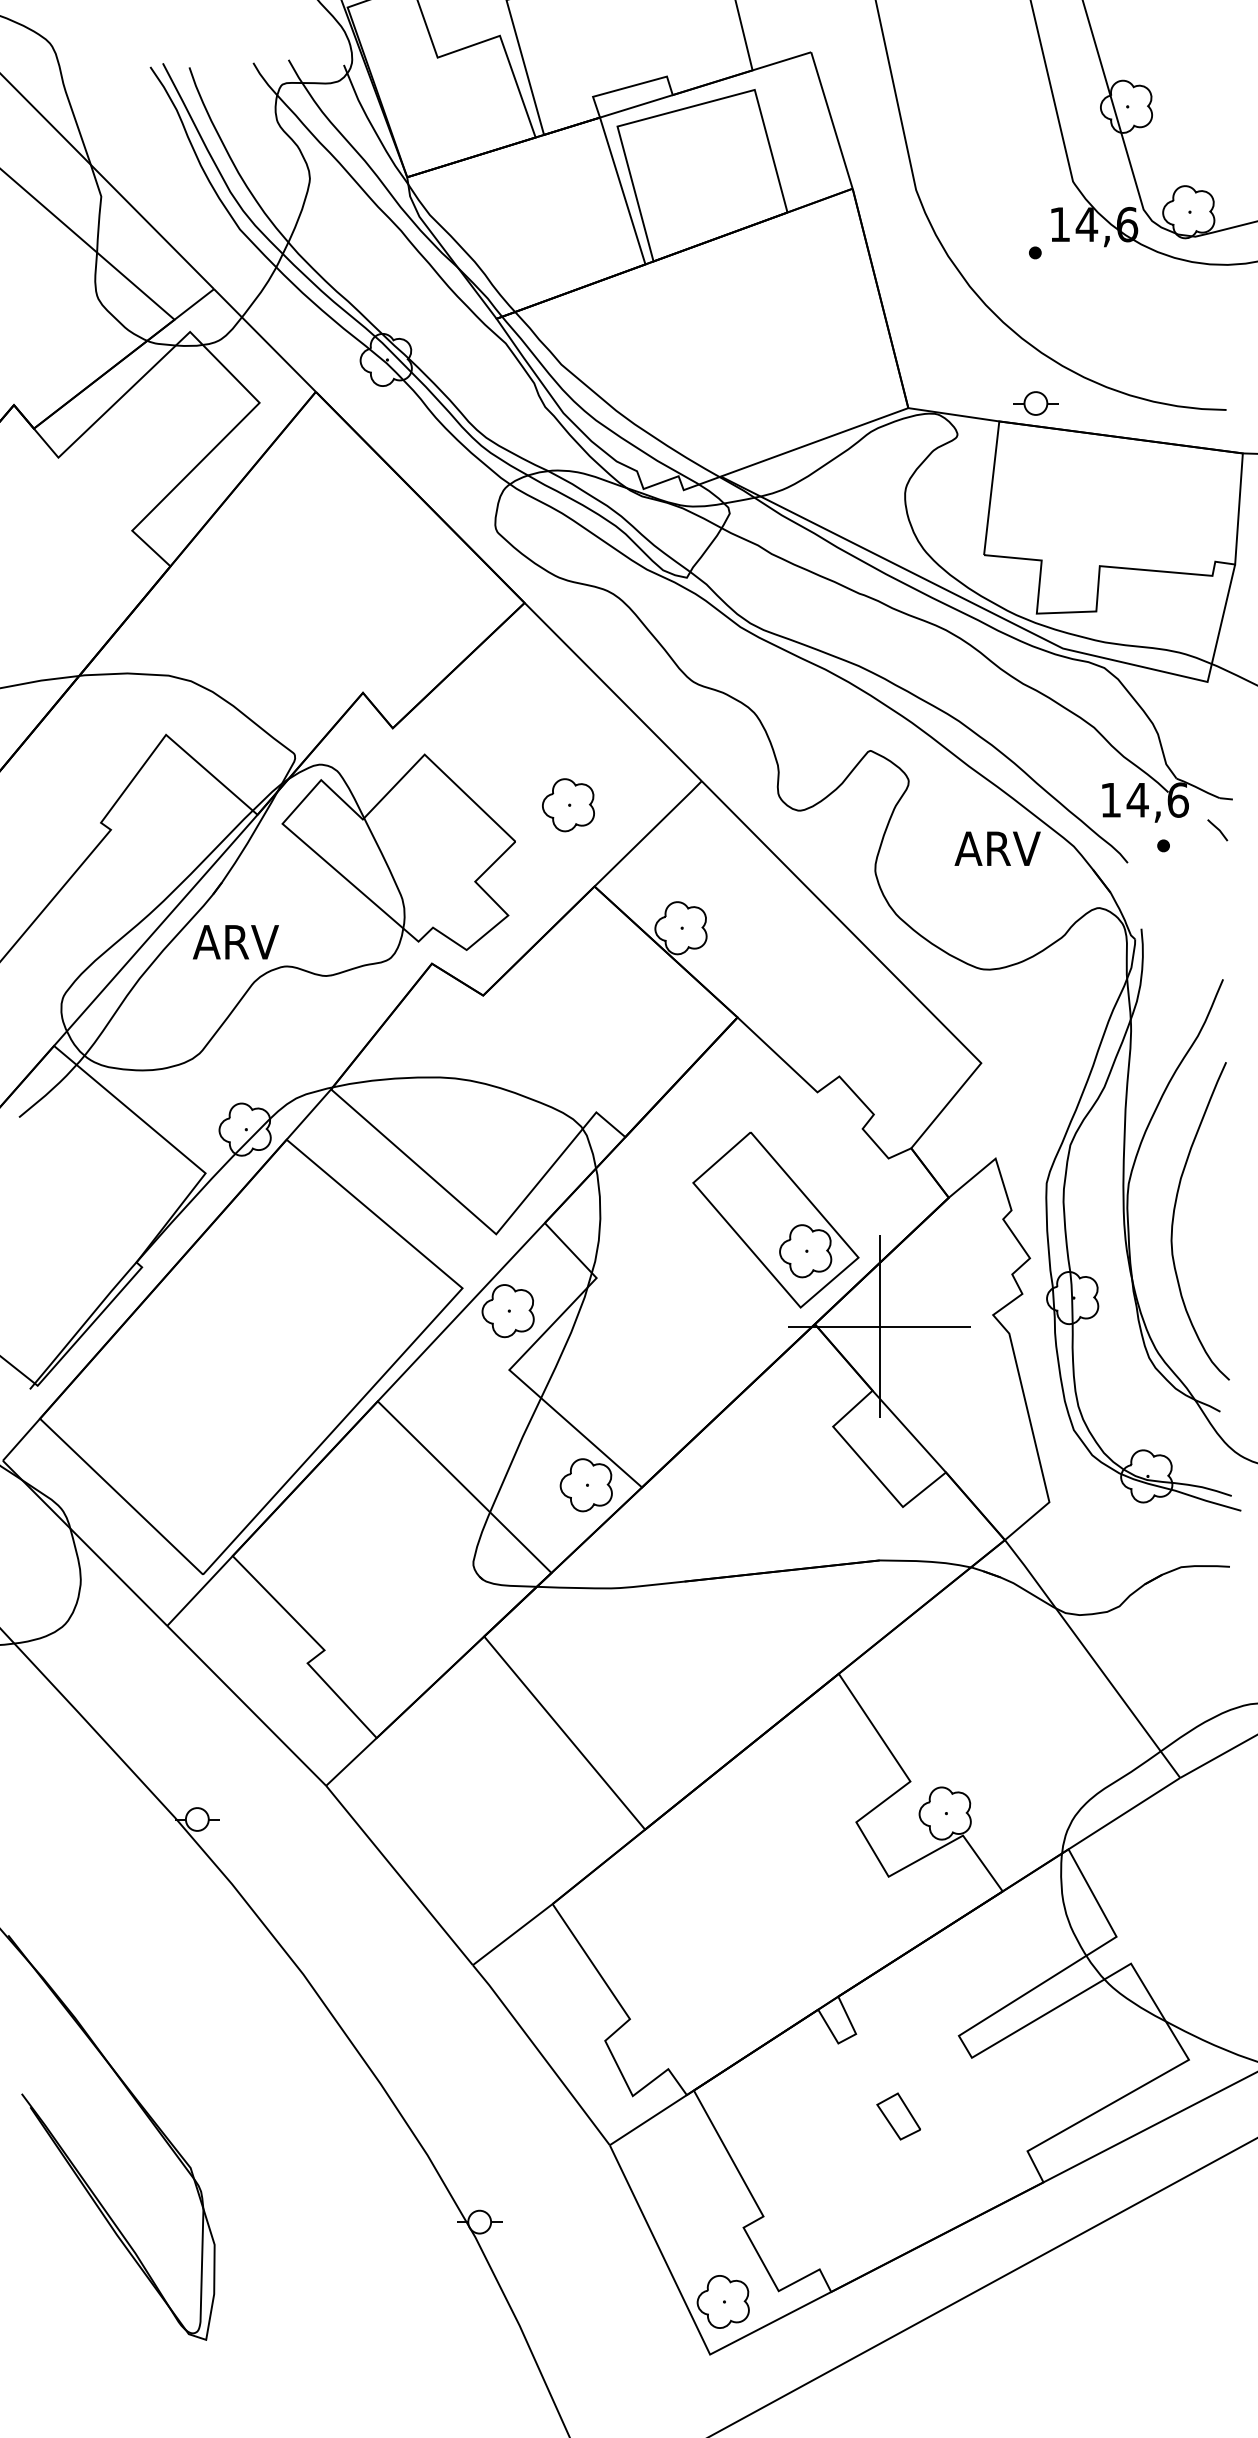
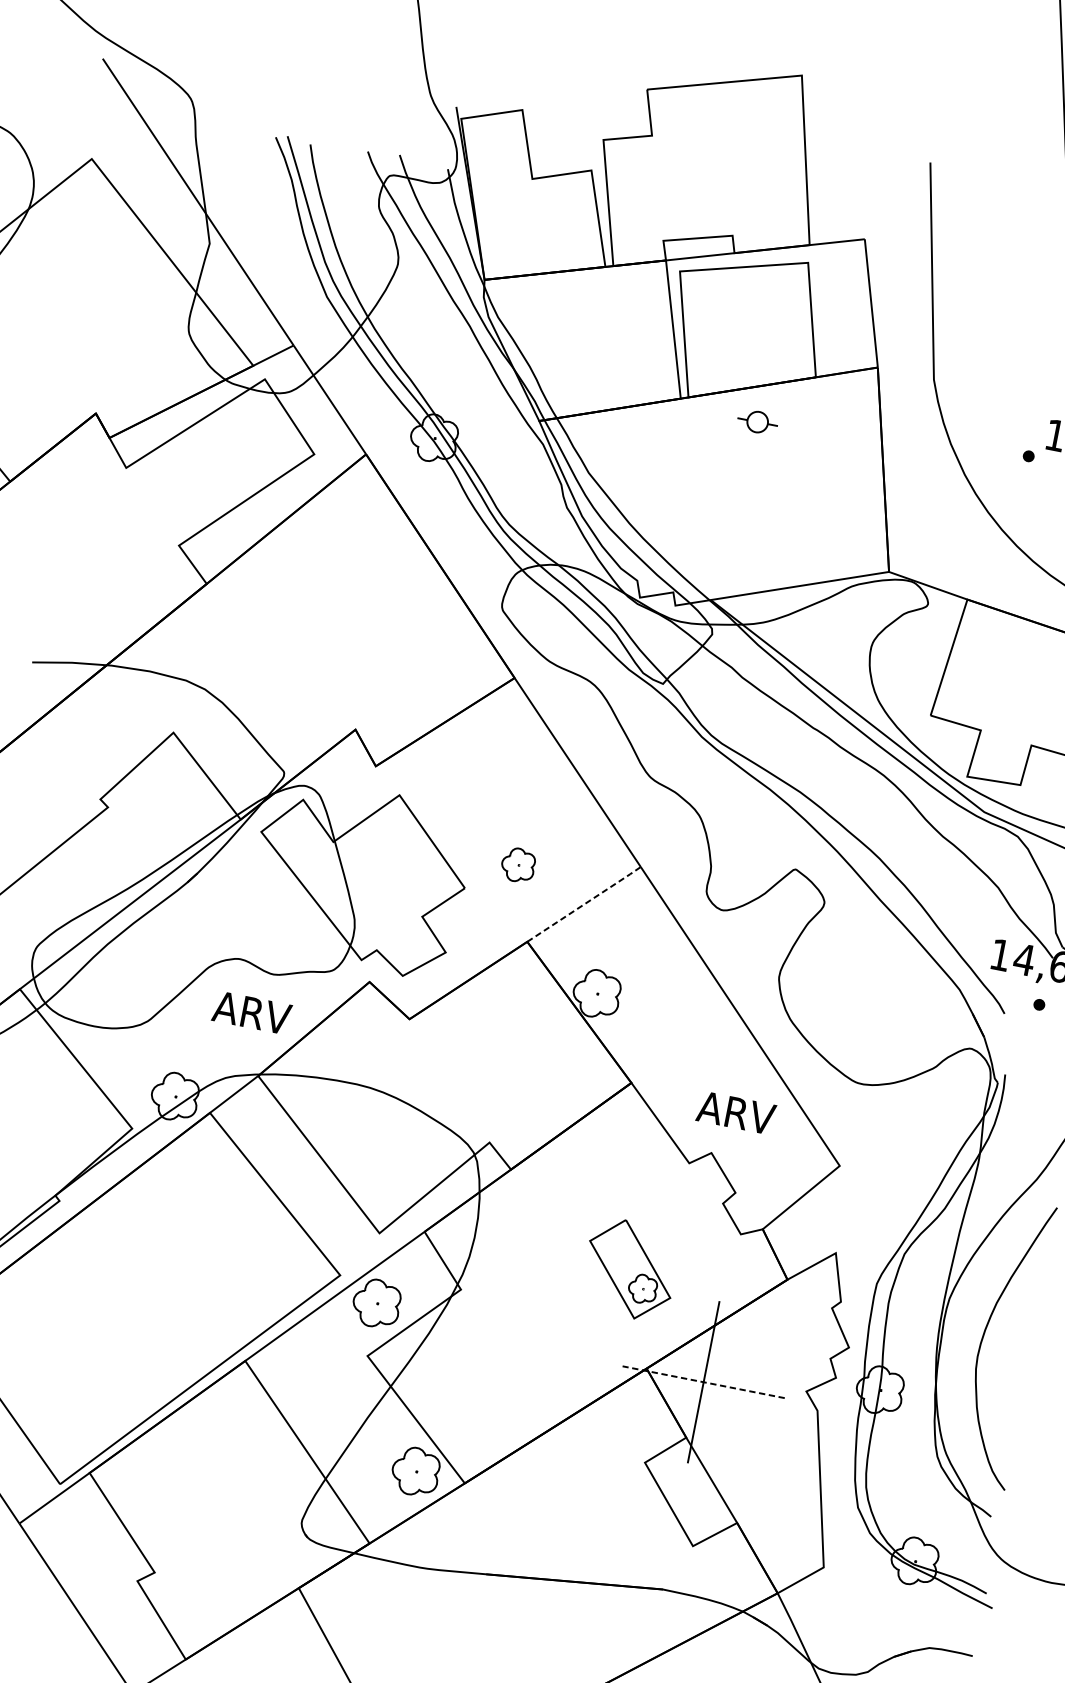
part: (1035, 403) -> (757, 422), moved
part: (568, 805) -> (518, 865), size x0.7
line: (649, 833) -> (585, 904), solid -> dashed
text: (997, 848) -> (736, 1112), moved
text: (235, 942) -> (251, 1013), moved
part: (775, 1219) -> (629, 1268), size x0.6
line: (879, 1326) -> (703, 1381), solid -> dashed

